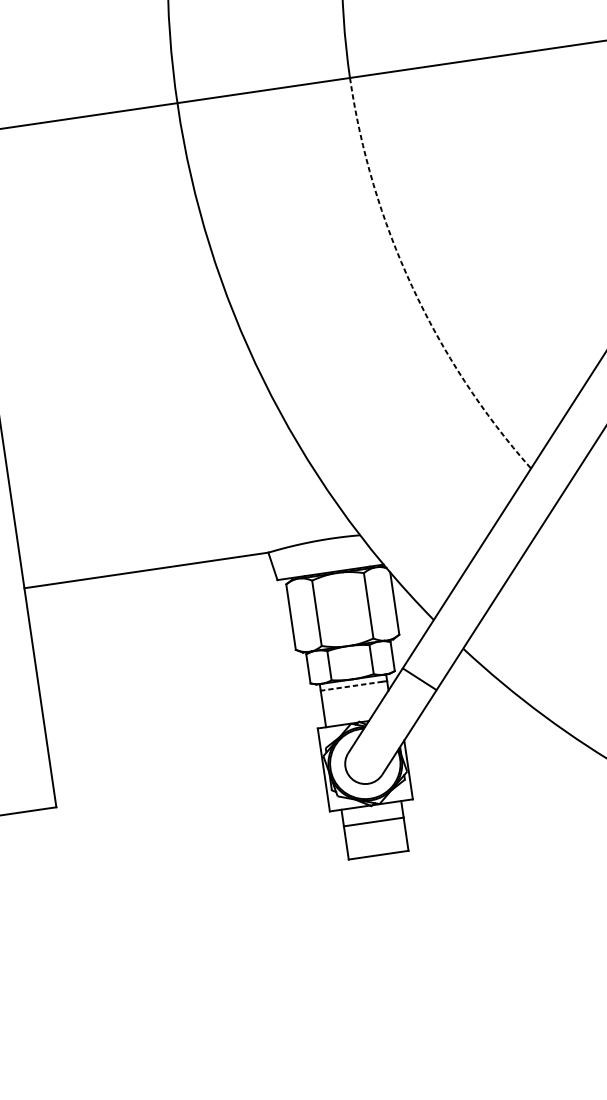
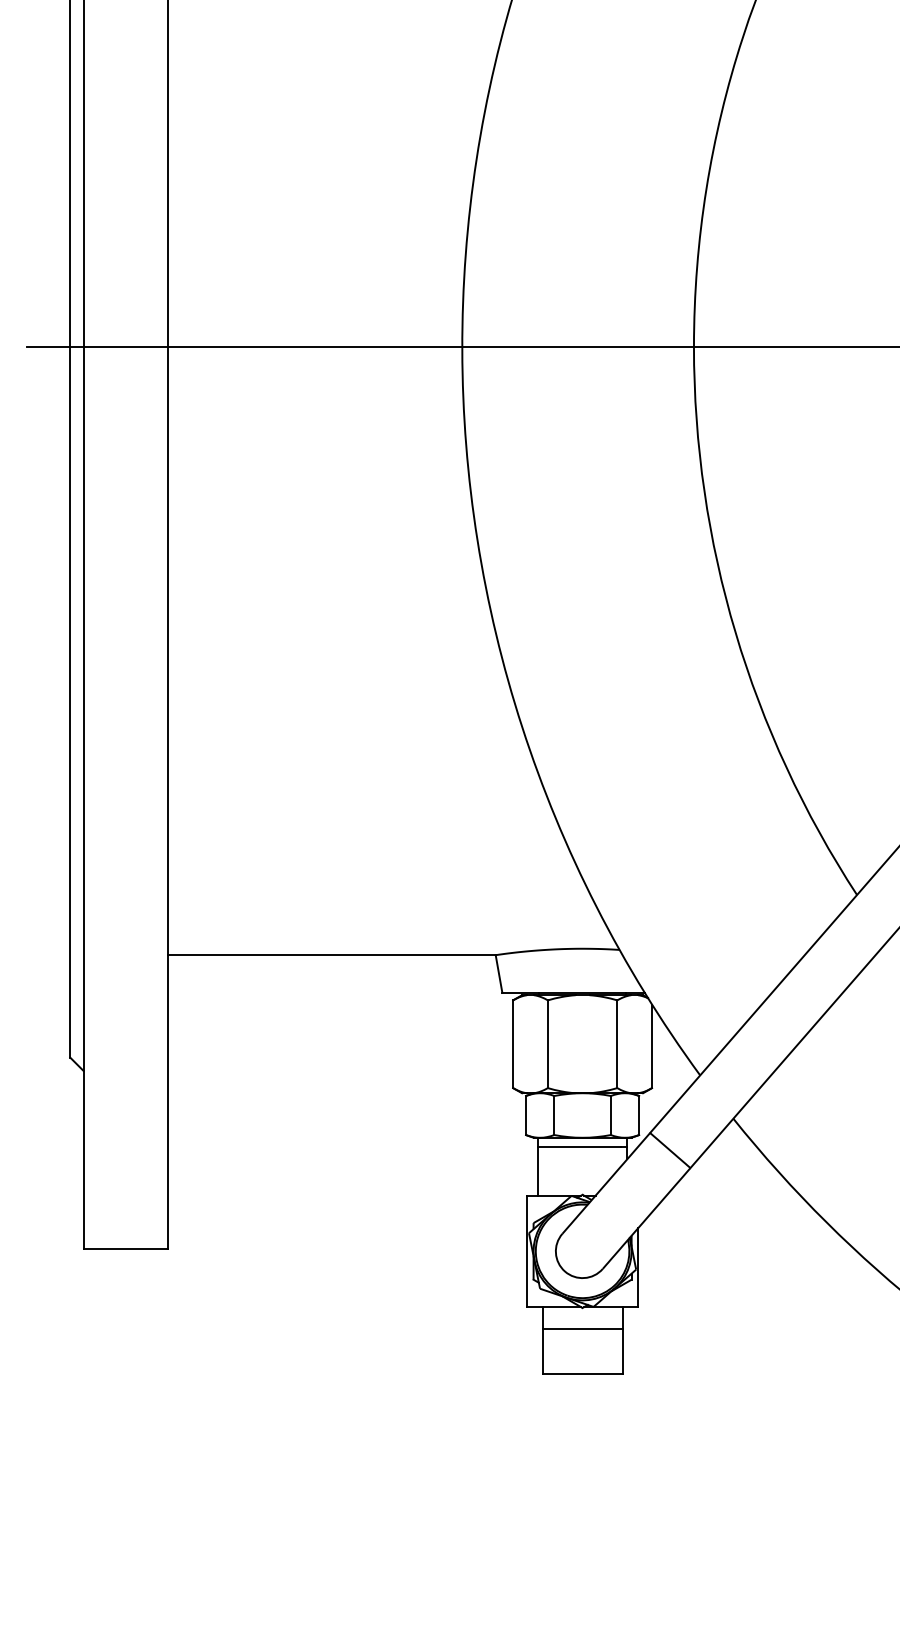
arc: (411, 286) -> (735, 632), dashed -> solid
line: (351, 686) -> (579, 1146), dashed -> solid

